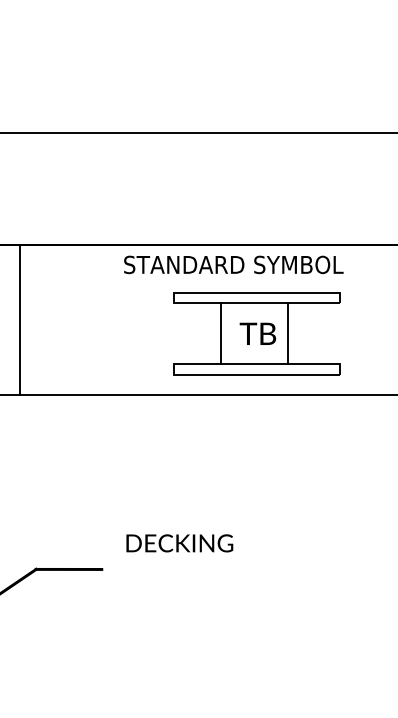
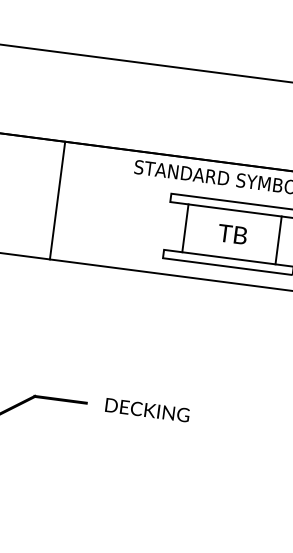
line: (19, 319) -> (57, 200), moved
line: (220, 333) -> (185, 227), moved
line: (287, 333) -> (278, 240), moved
text: (179, 543) -> (147, 410), moved

